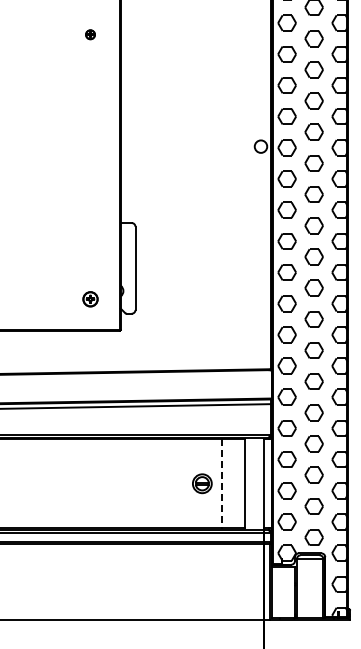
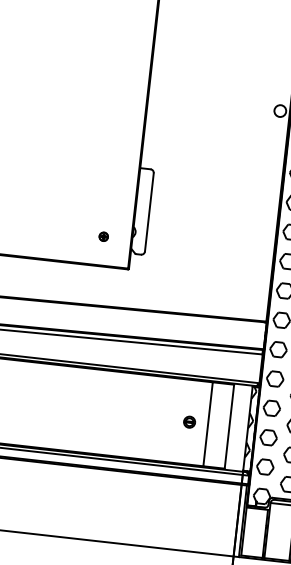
part: (90, 299) -> (103, 236), size x0.62
hatch: (266, 476) -> (250, 422), added
part: (202, 483) -> (189, 421), size x0.62
line: (222, 483) -> (208, 424), dashed -> solid

